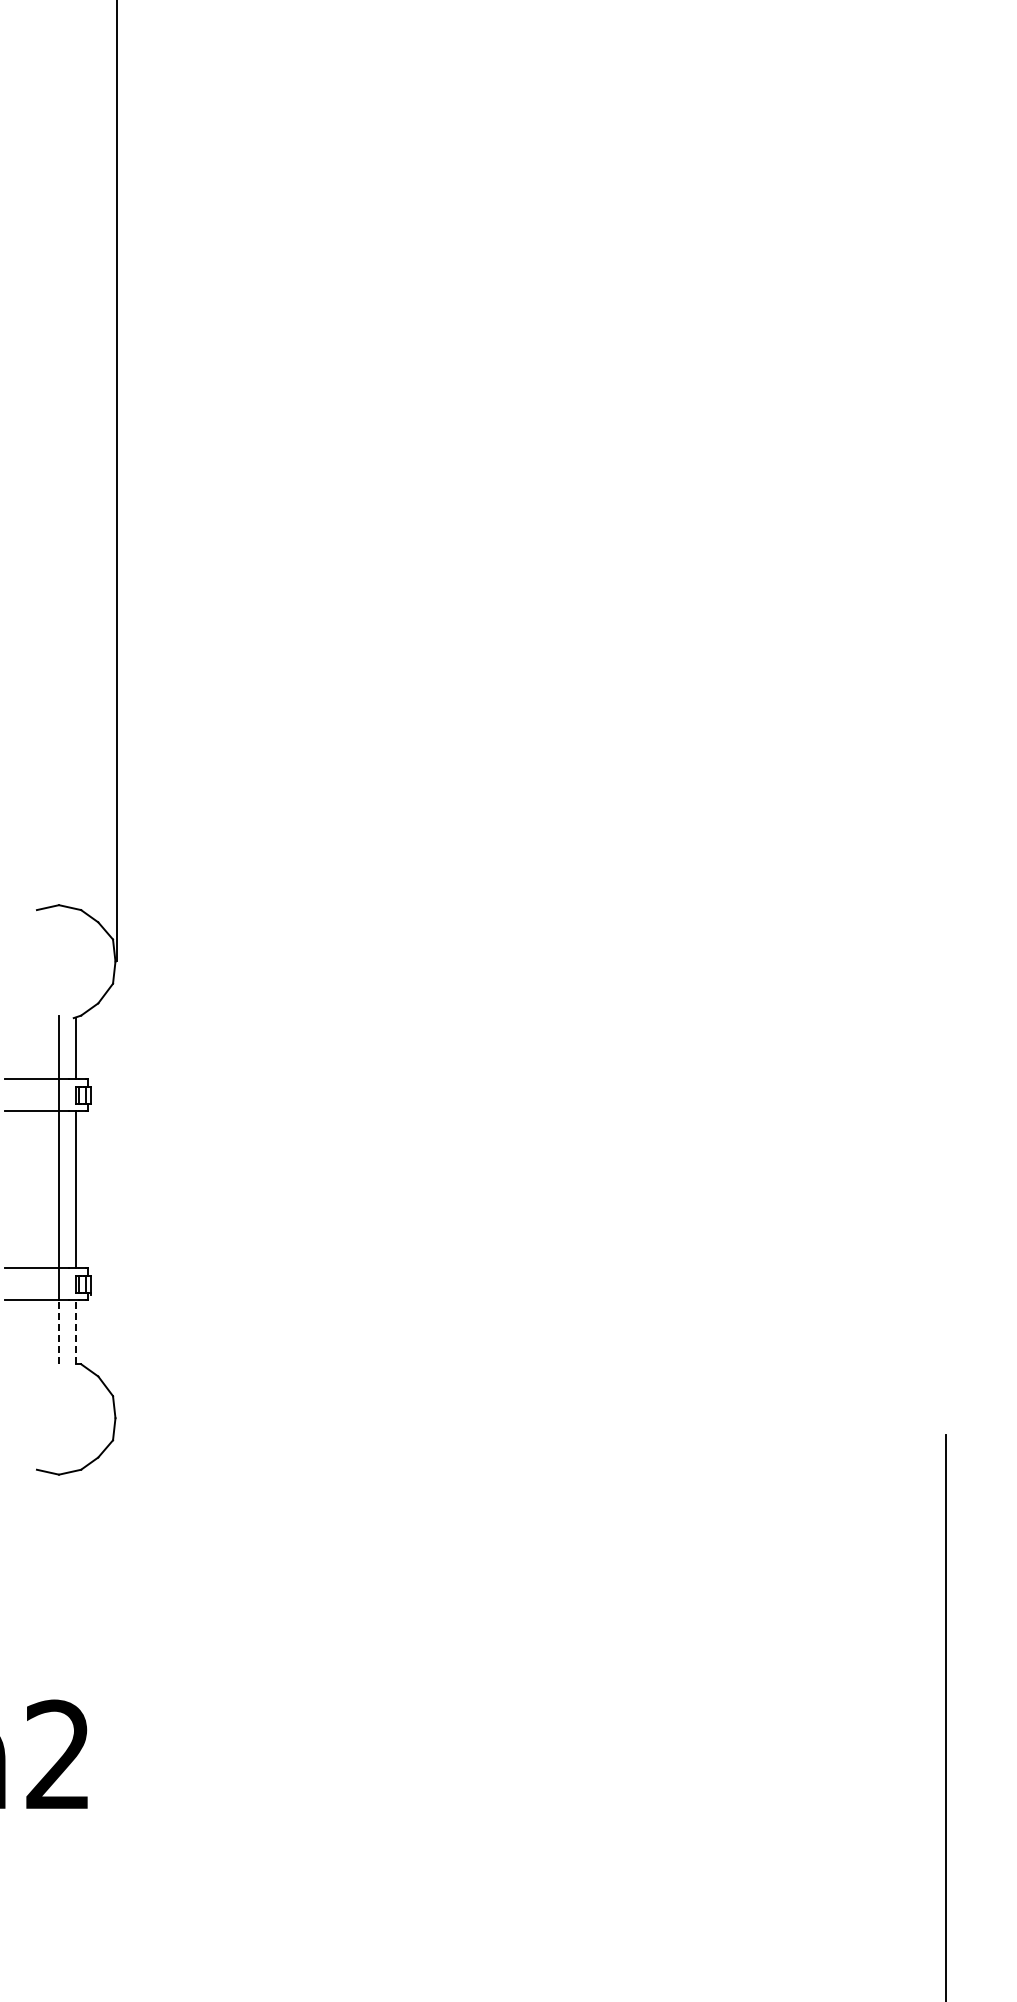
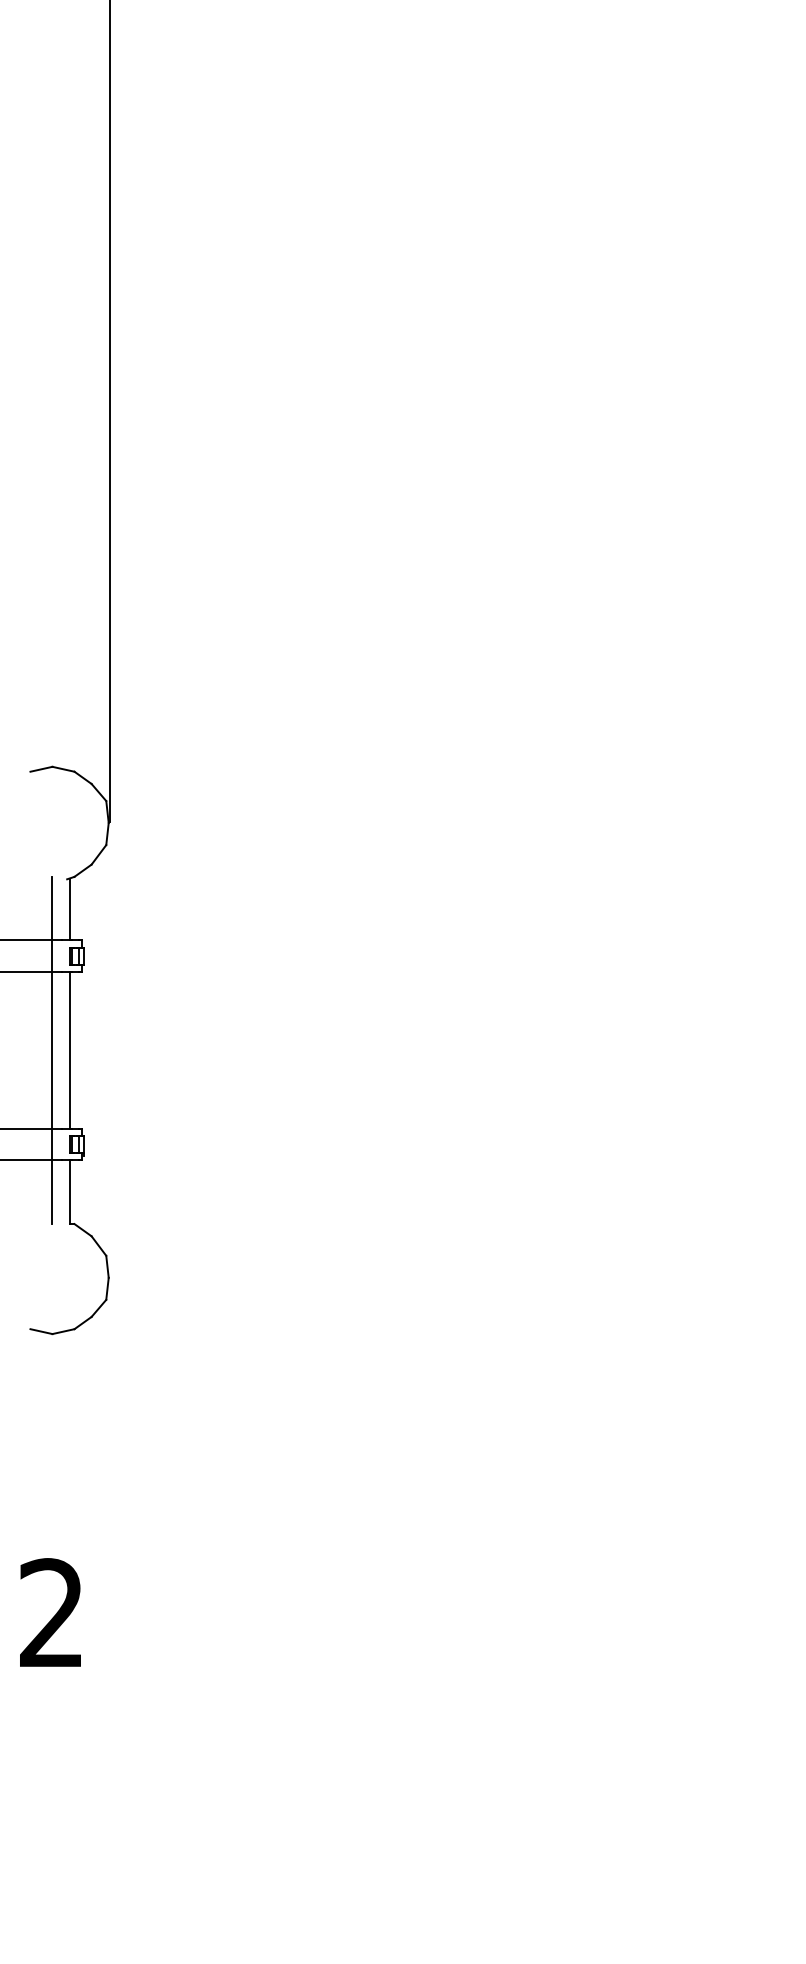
line: (59, 1332) -> (52, 1192), dashed -> solid
line: (76, 1332) -> (69, 1192), dashed -> solid

